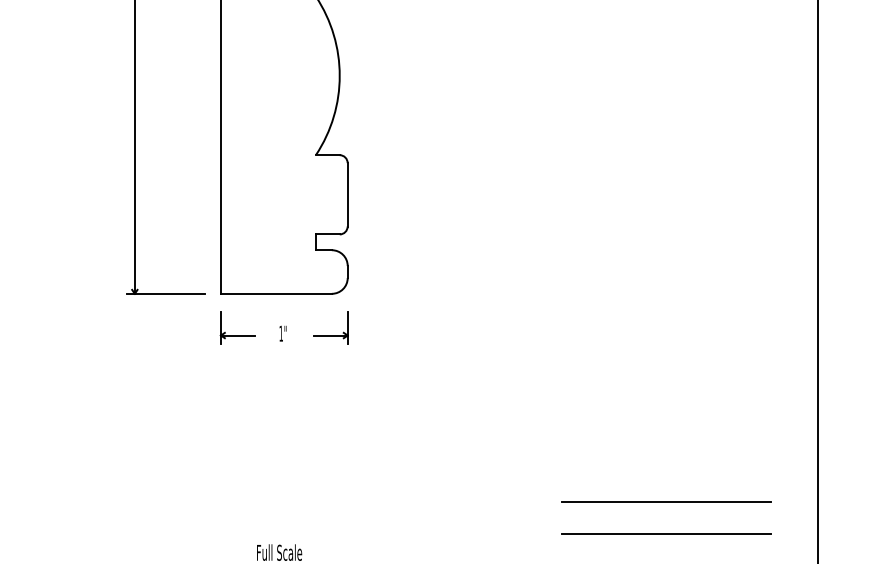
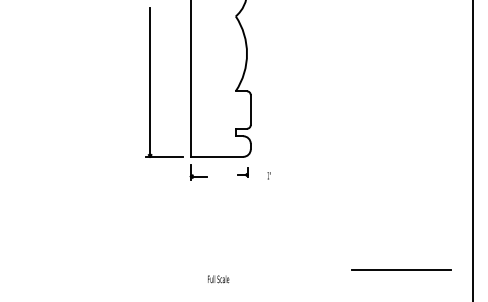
part: (330, 326) -> (242, 172), size x0.6
text: (281, 333) -> (268, 175), moved
line: (664, 502) -> (400, 255), removed

